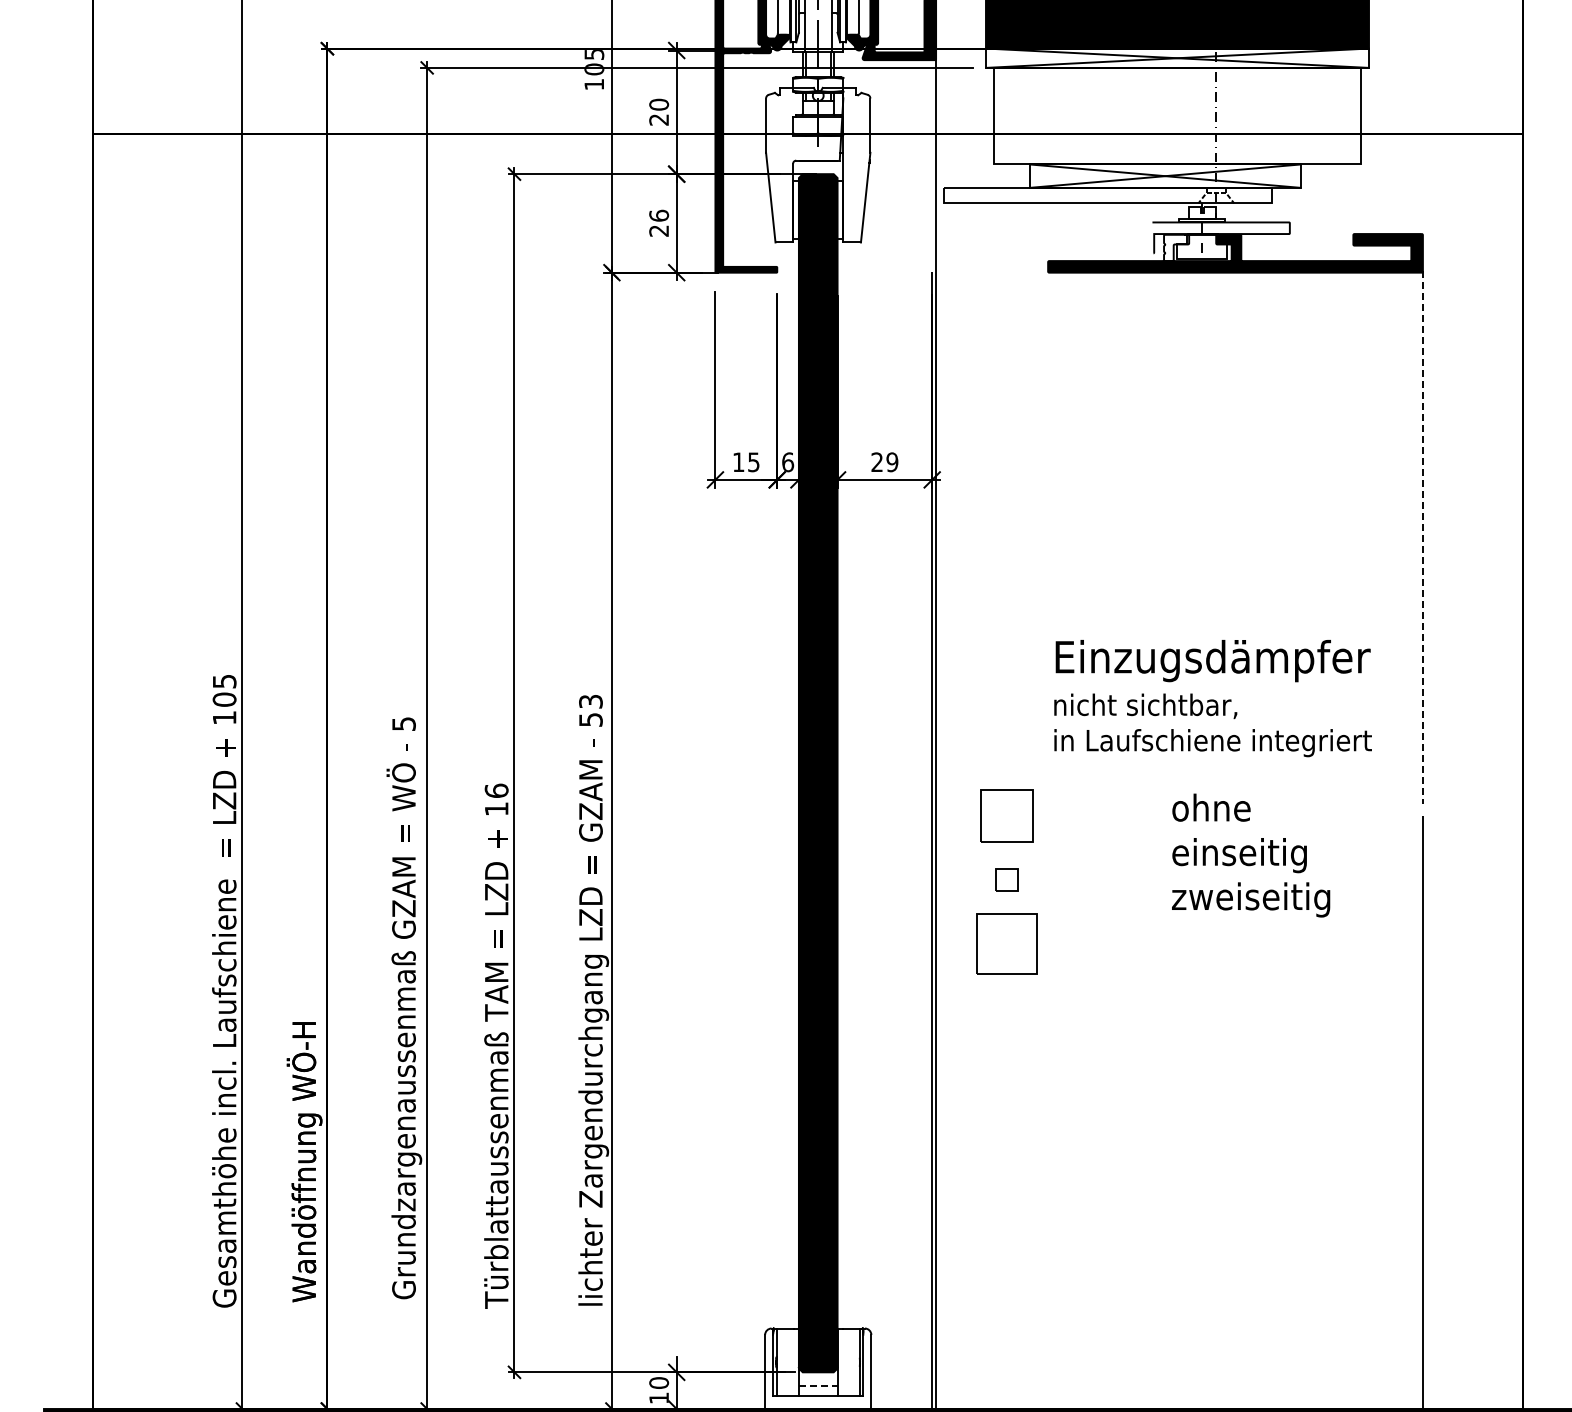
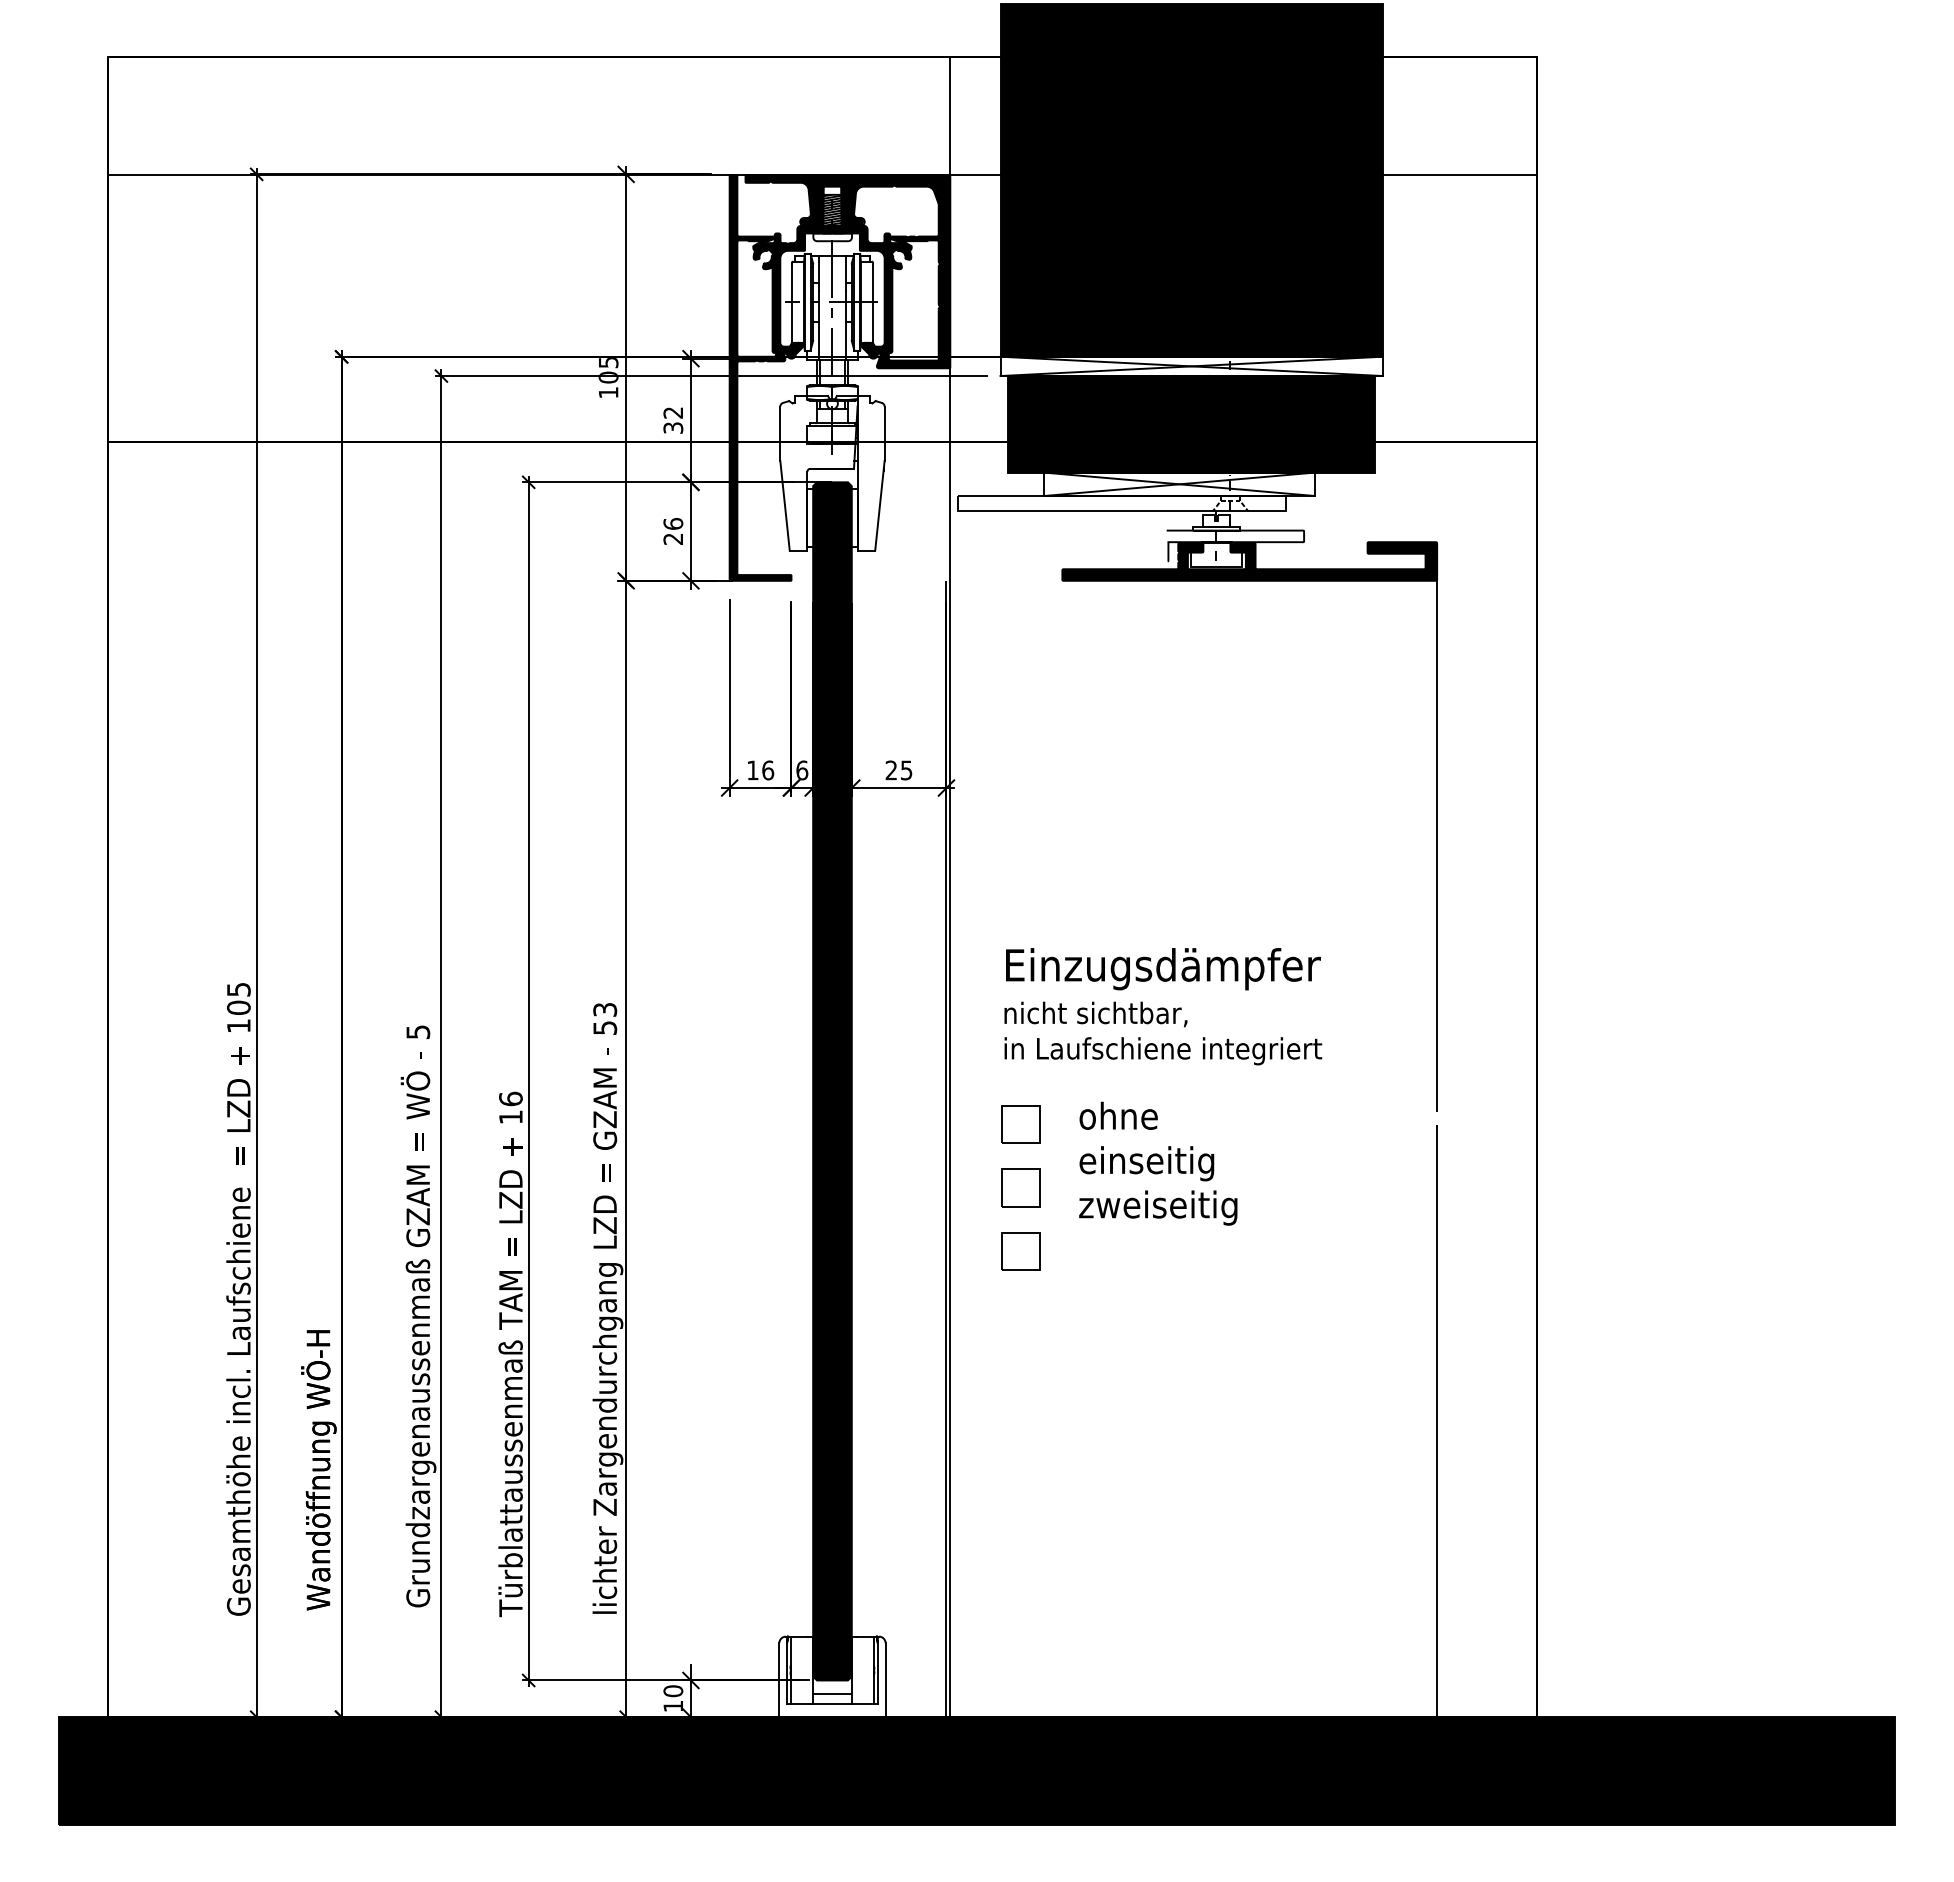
text: (659, 112) -> (673, 420), 20 -> 32
fill: (1177, 116) -> (1191, 424), added
fill: (1176, 247) -> (1190, 555), added
text: (754, 462) -> (768, 770), 15 -> 16
text: (892, 462) -> (906, 770), 29 -> 25
line: (1423, 538) -> (1437, 846), dashed -> solid
text: (1213, 698) -> (1163, 1006), moved
part: (1006, 816) -> (1020, 1124), size x0.71
text: (1251, 855) -> (1158, 1163), moved
part: (1006, 879) -> (1020, 1187), size x1.67
part: (1006, 943) -> (1020, 1251), size x0.62
line: (818, 1386) -> (832, 1694), dashed -> solid

